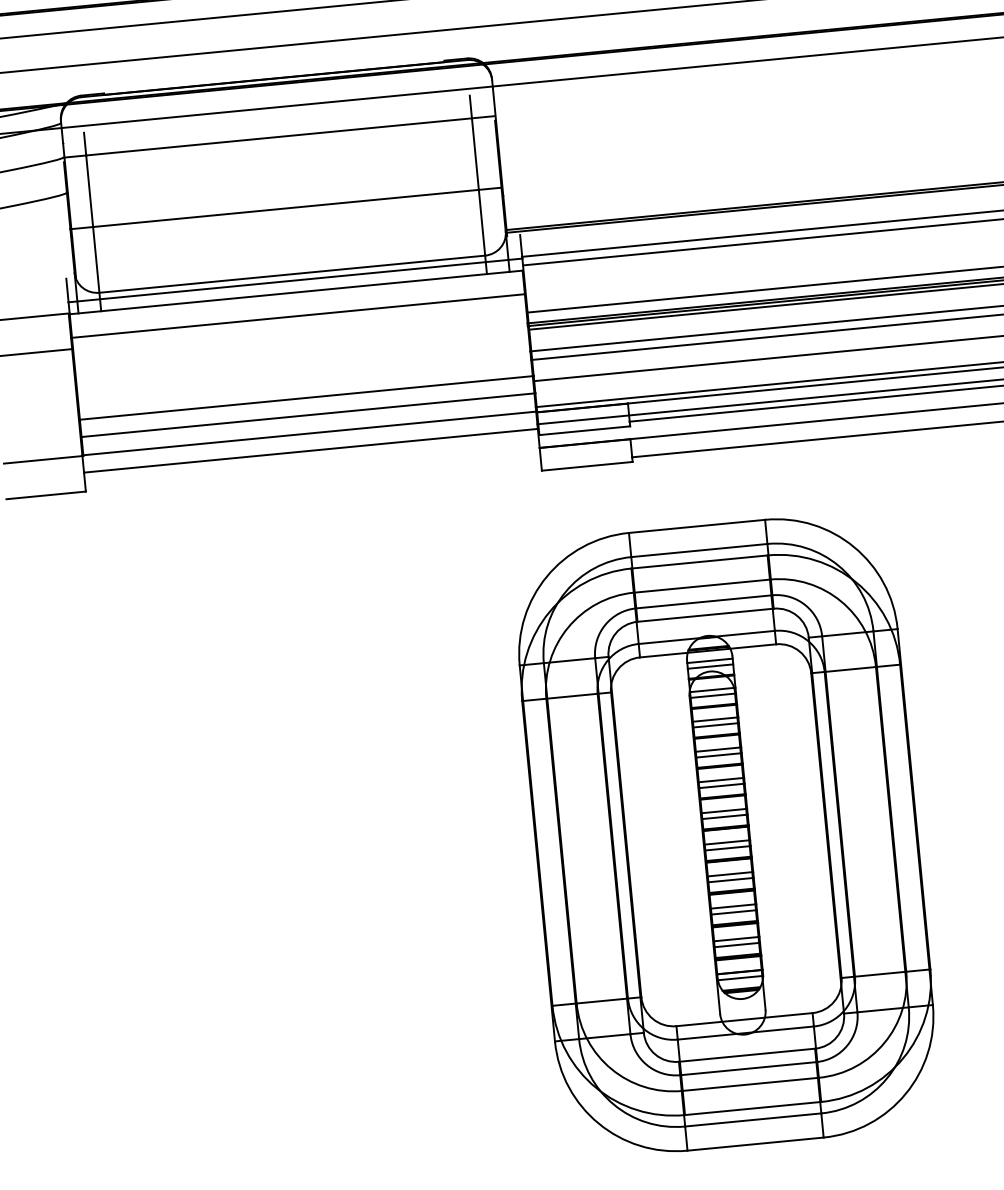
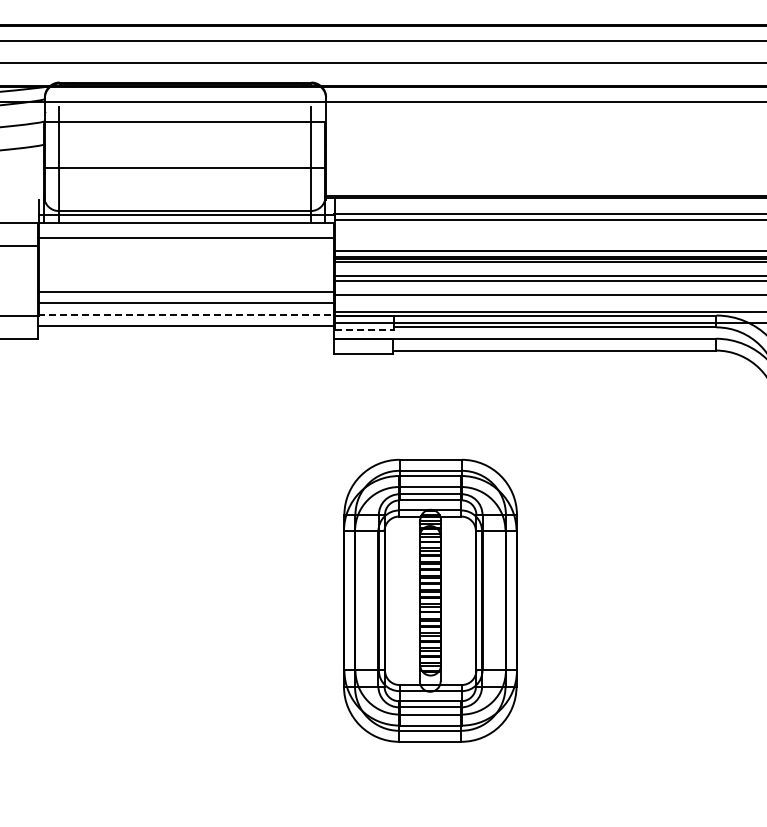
line: (585, 430) -> (364, 330), solid -> dashed
line: (310, 434) -> (186, 315), solid -> dashed
part: (726, 834) -> (430, 600), size x0.7

